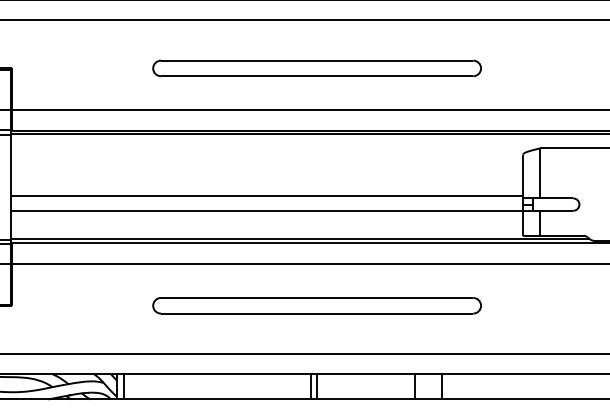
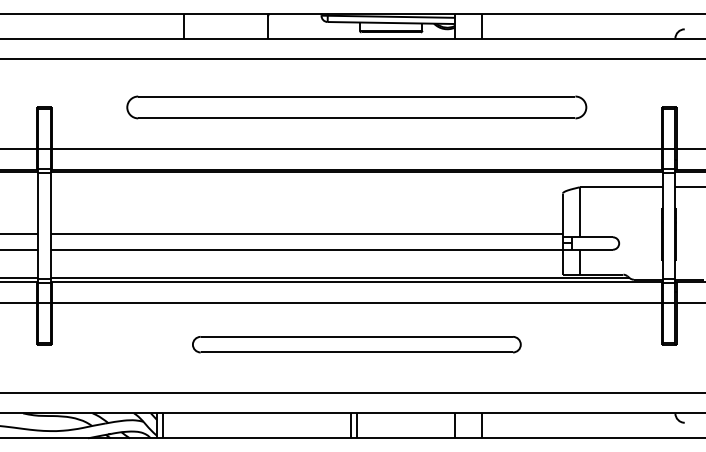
part: (316, 67) -> (356, 106), size x1.4

